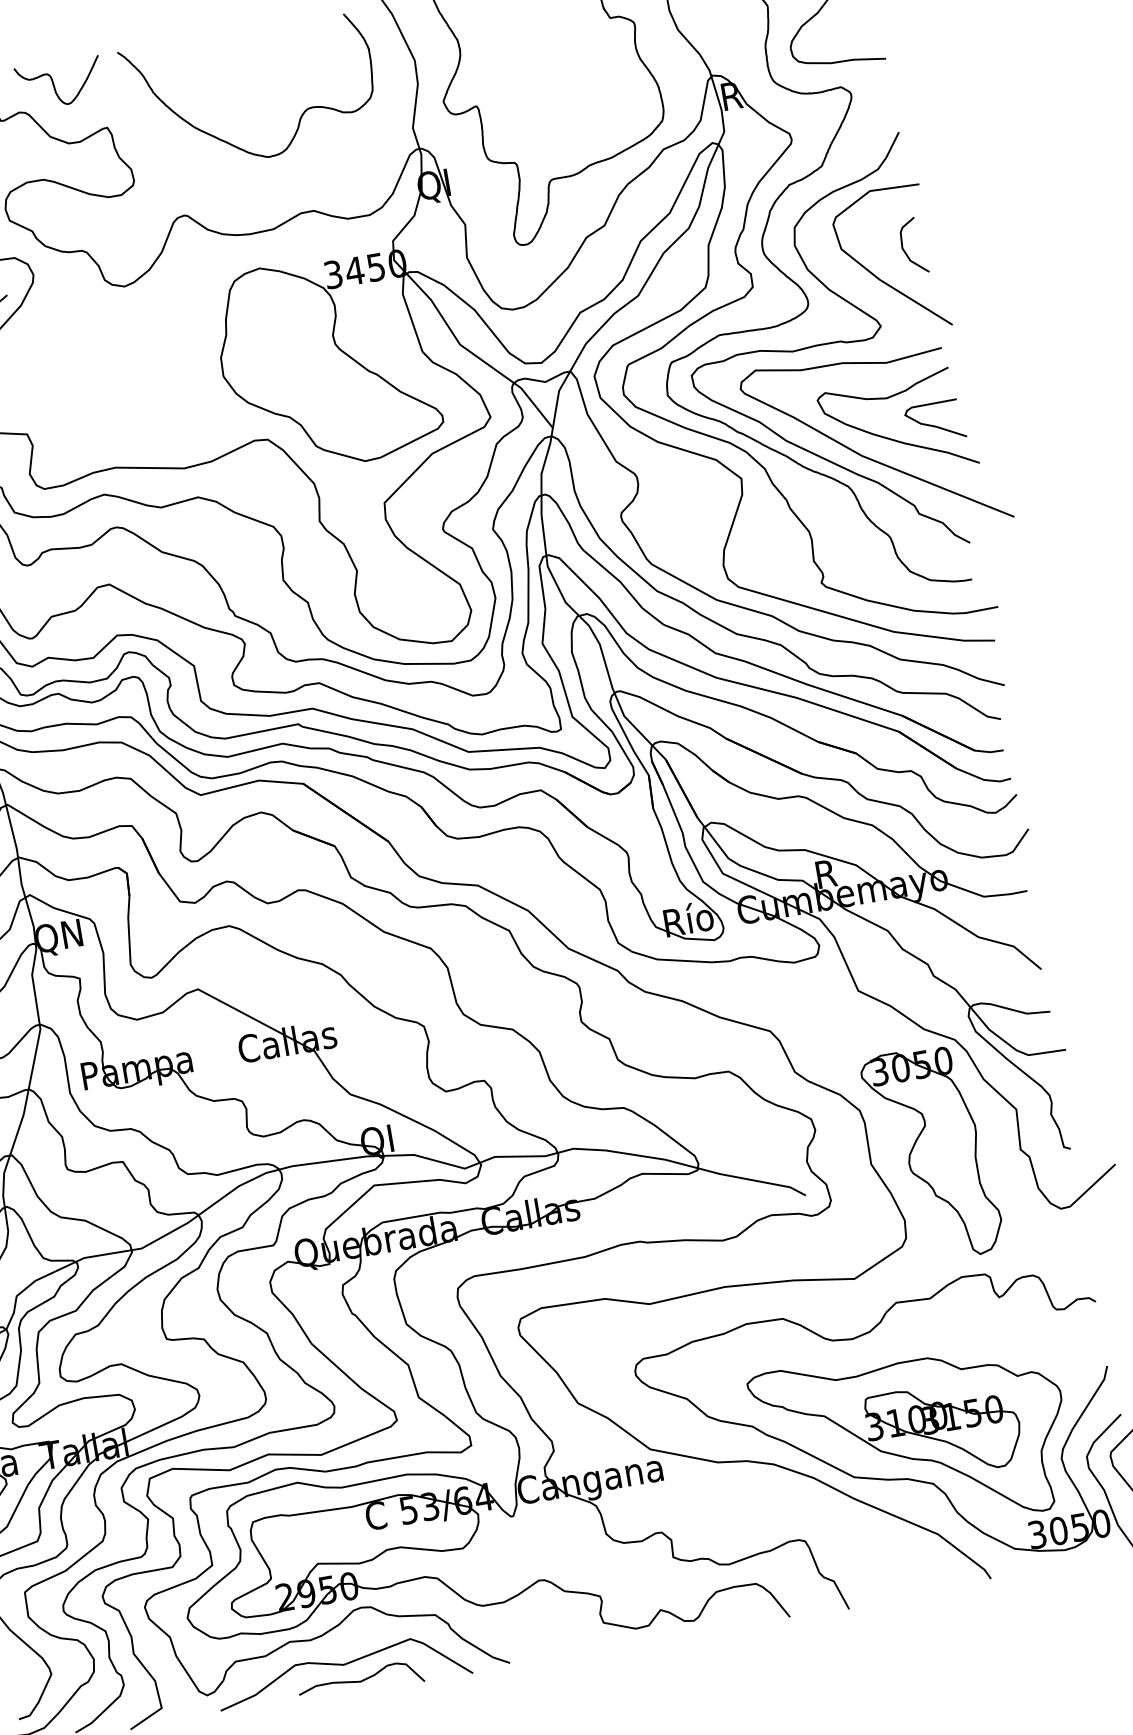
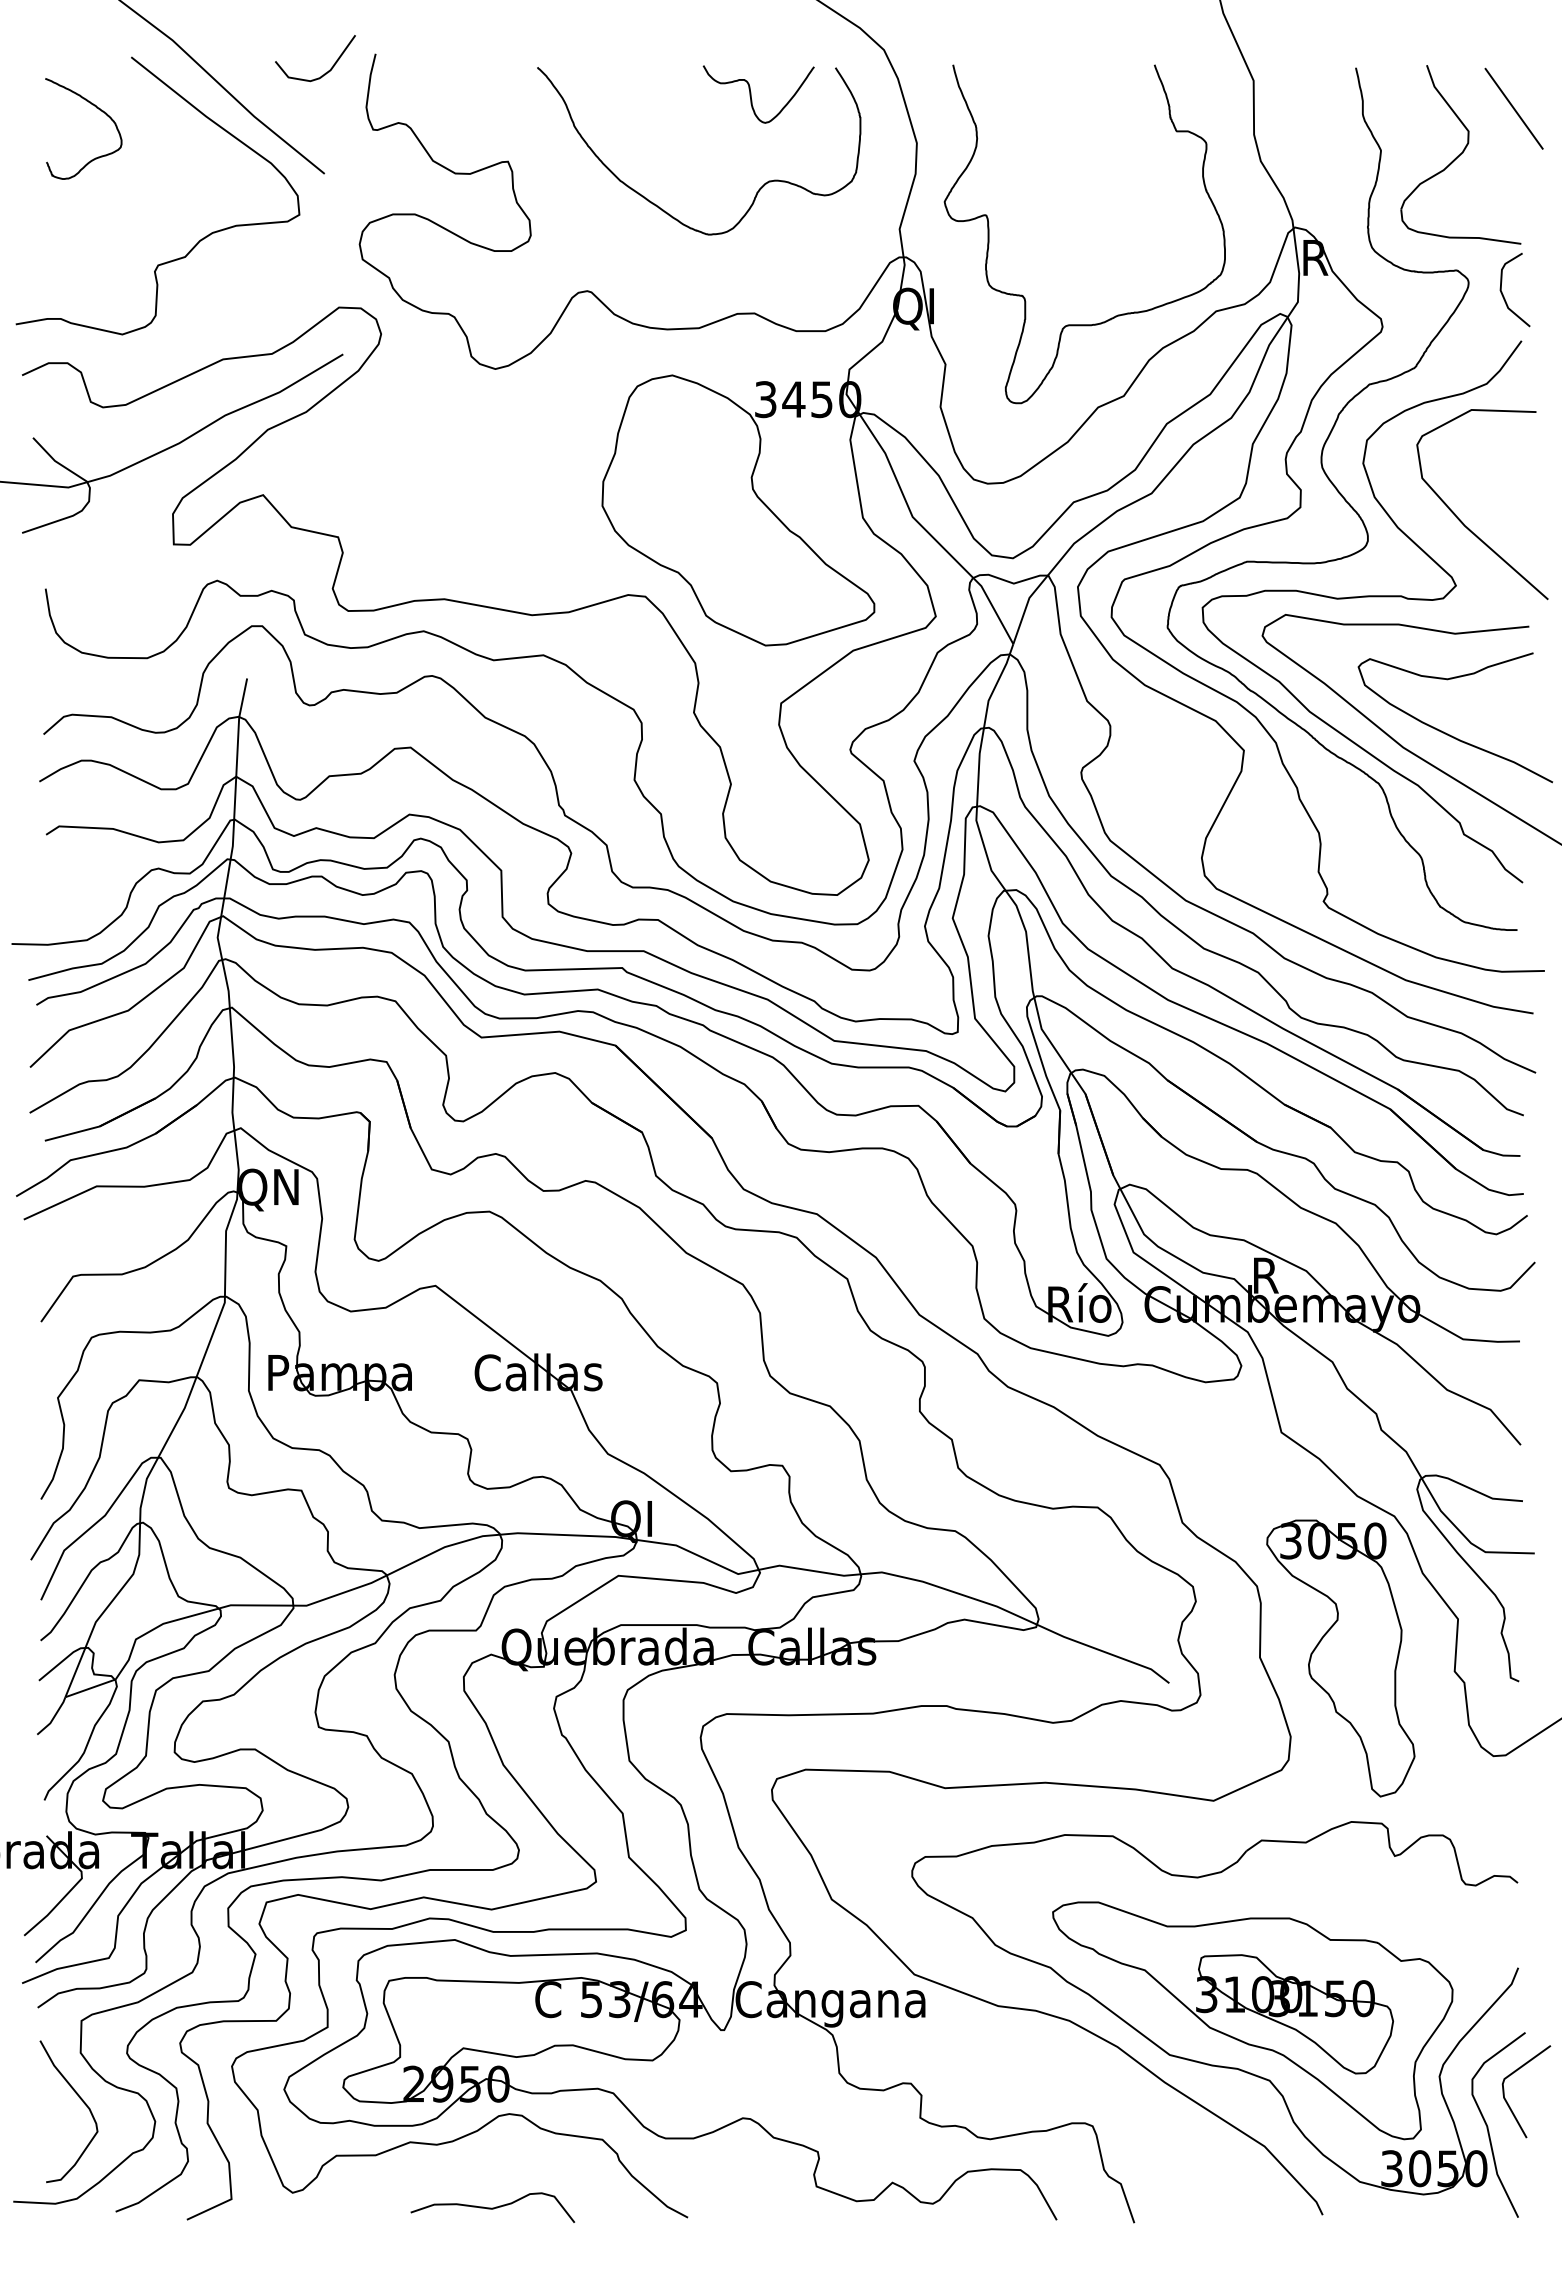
curve: (54, 84) -> (751, 94), moved
curve: (905, 251) -> (1503, 294), moved
curve: (934, 425) -> (1502, 724), removed
curve: (342, 1665) -> (472, 2184), removed

